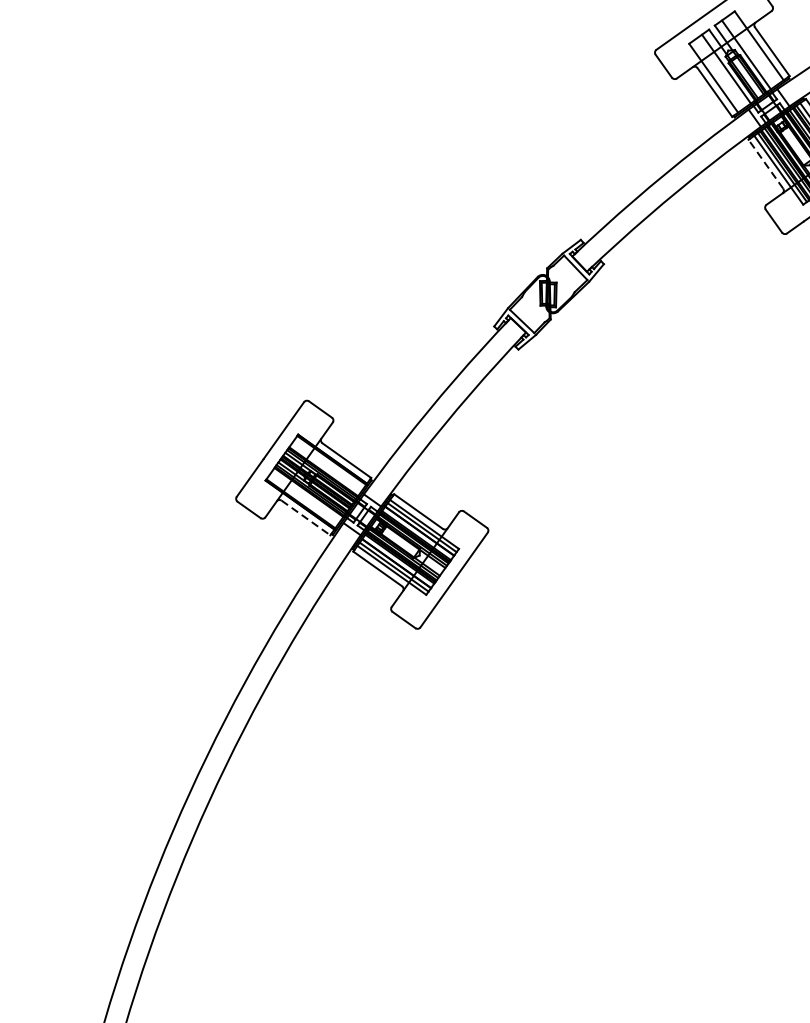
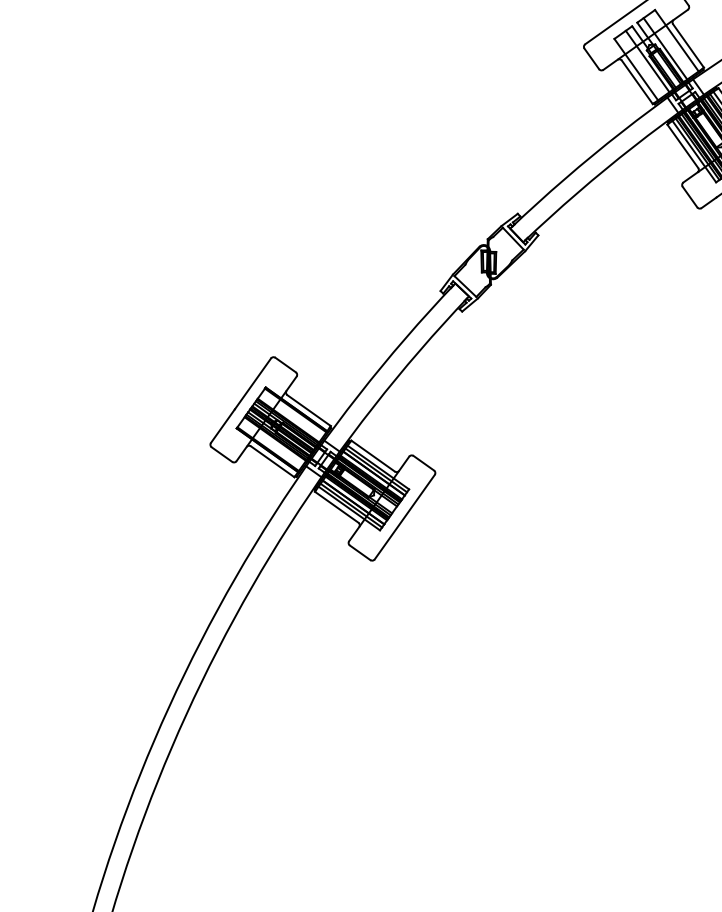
line: (765, 164) -> (682, 146), dashed -> solid
line: (305, 517) -> (272, 461), dashed -> solid

